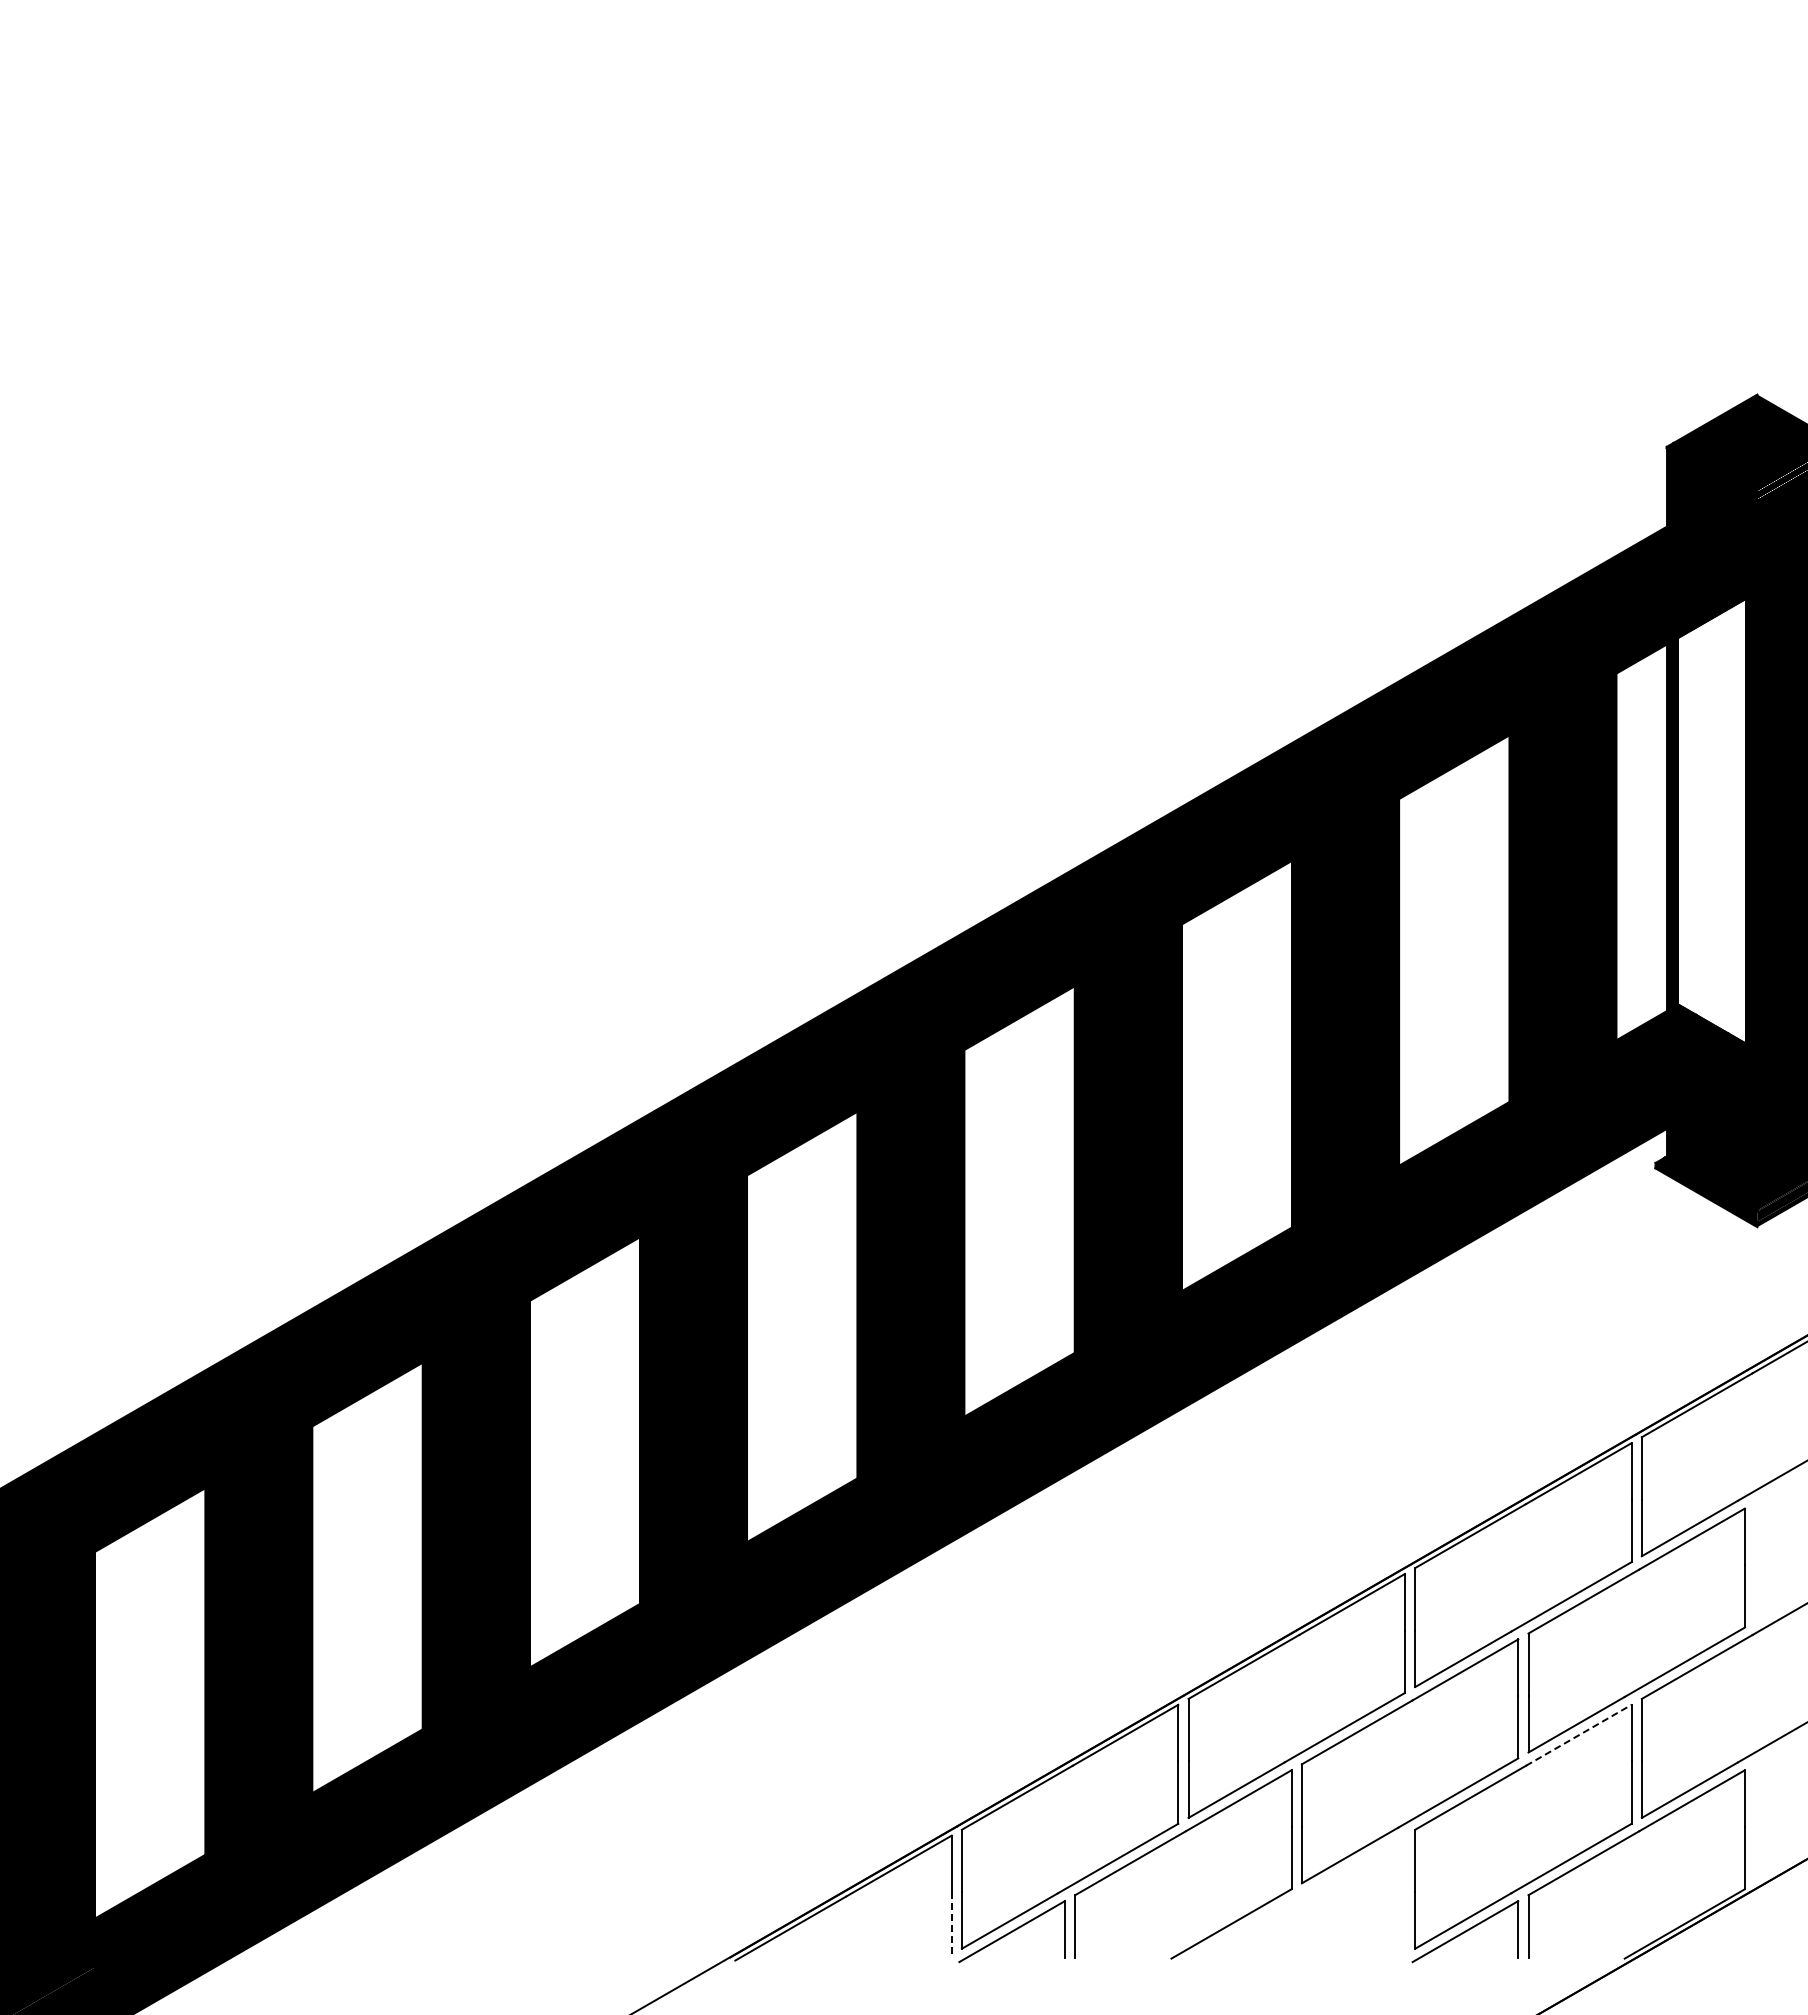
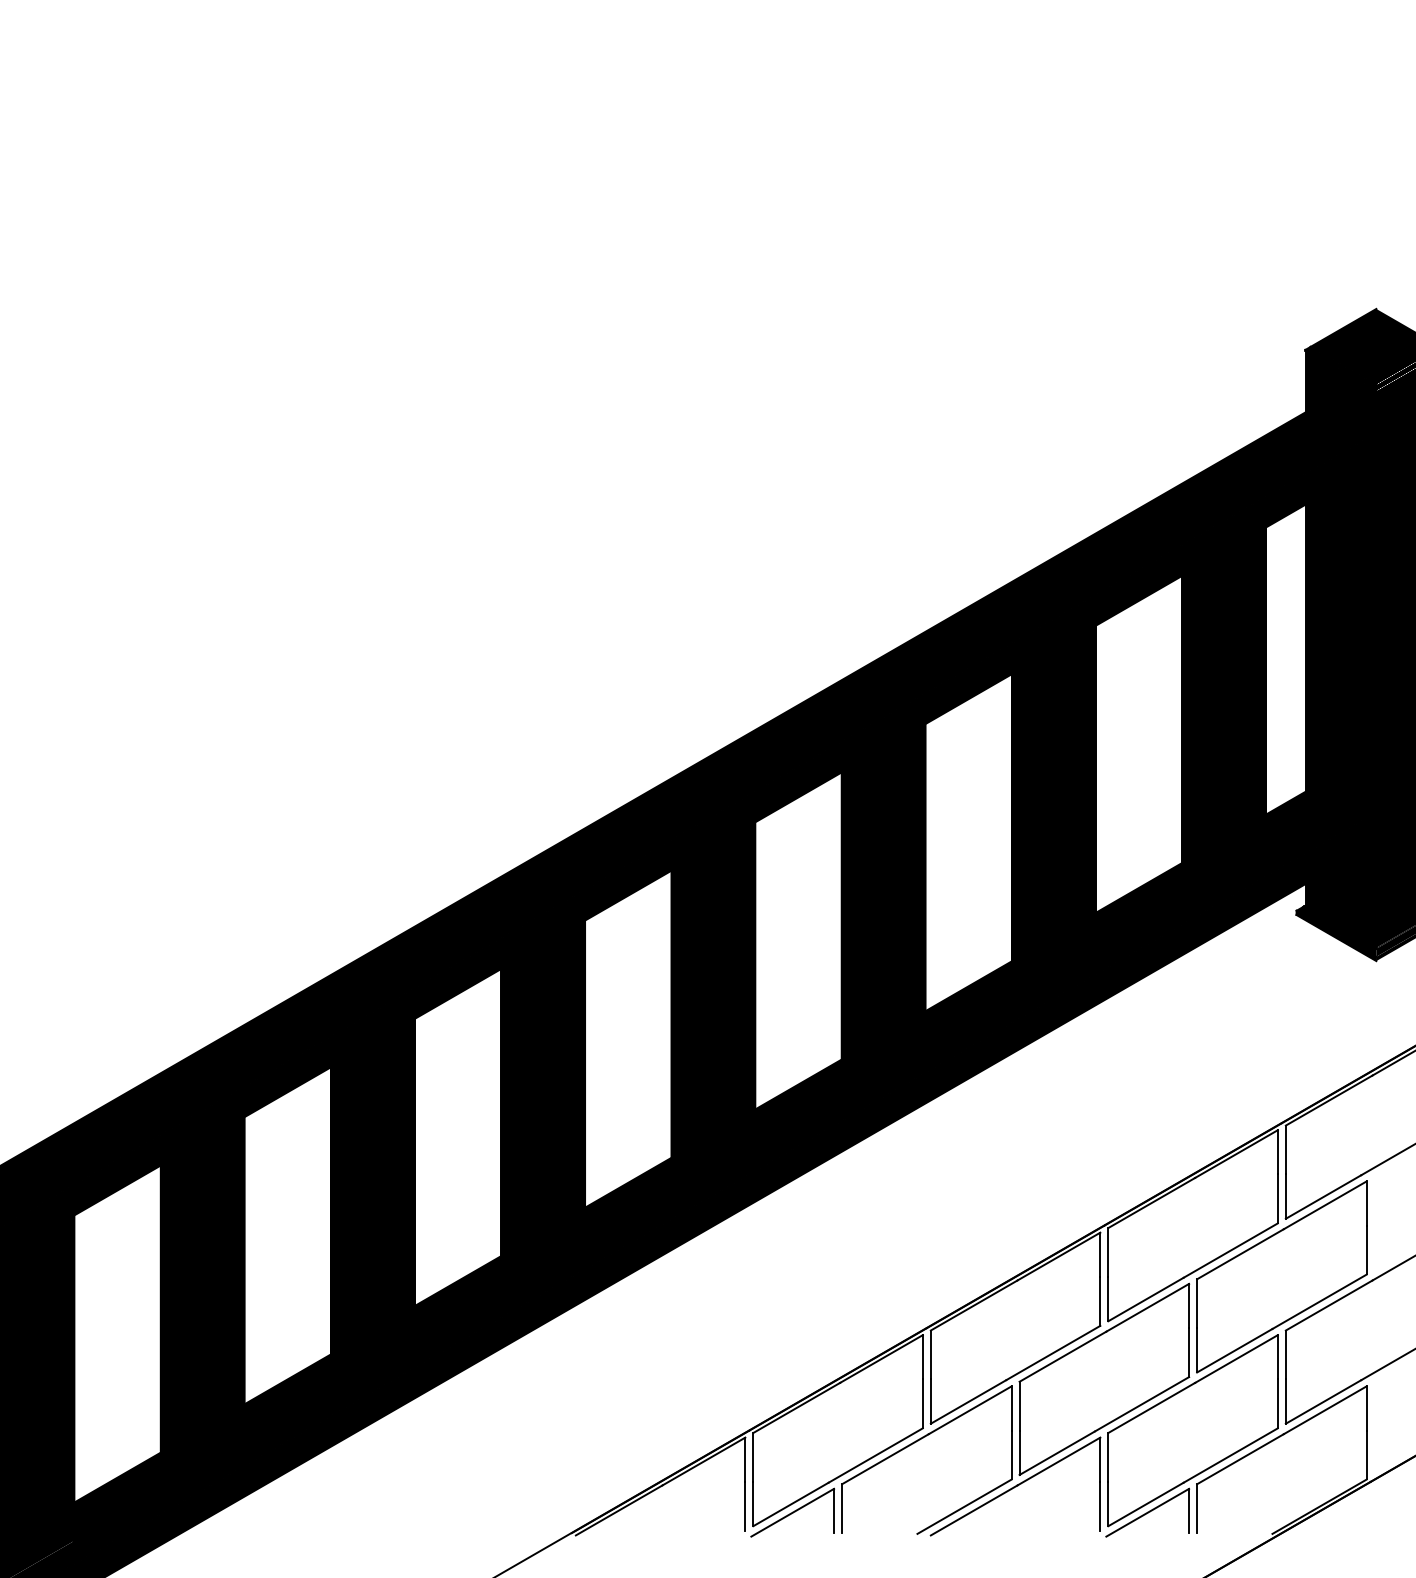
fill: (1712, 820) -> (1341, 642), added
line: (1578, 1735) -> (1236, 1359), dashed -> solid
part: (1296, 1897) -> (1015, 1486), added
line: (951, 1923) -> (745, 1506), dashed -> solid

